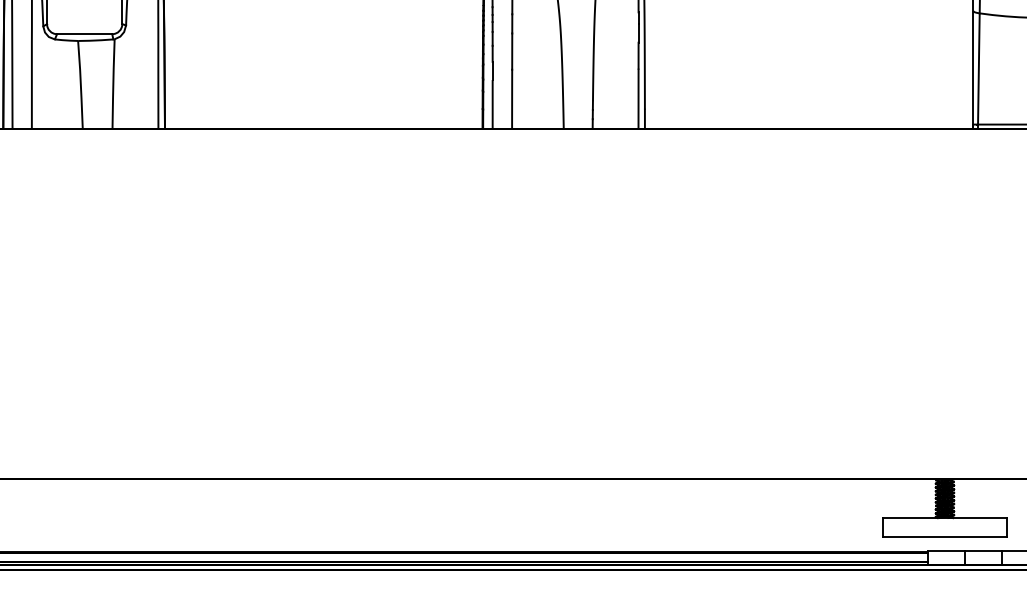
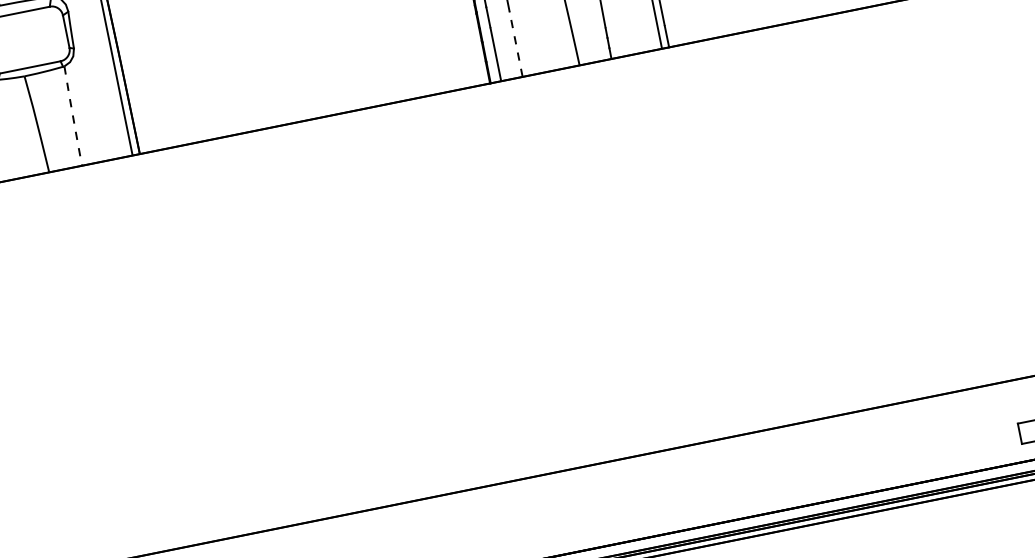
line: (113, 84) -> (73, 116), solid -> dashed
line: (512, 99) -> (516, 44), solid -> dashed

